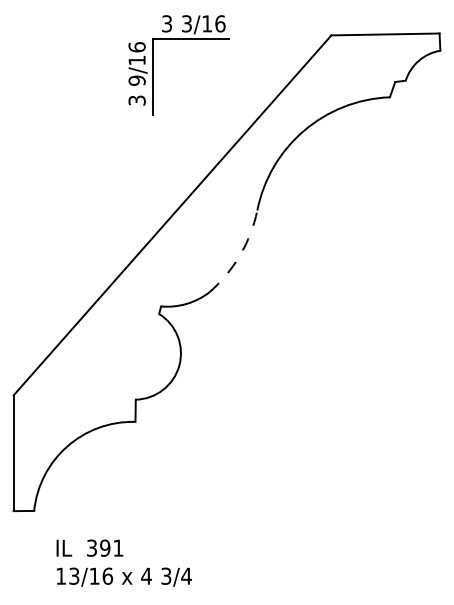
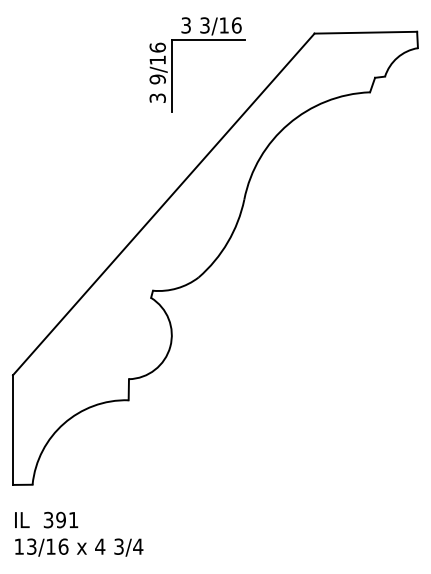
part: (153, 65) -> (173, 65), moved
arc: (240, 255) -> (228, 242), dashed -> solid
text: (123, 562) -> (78, 533), moved

